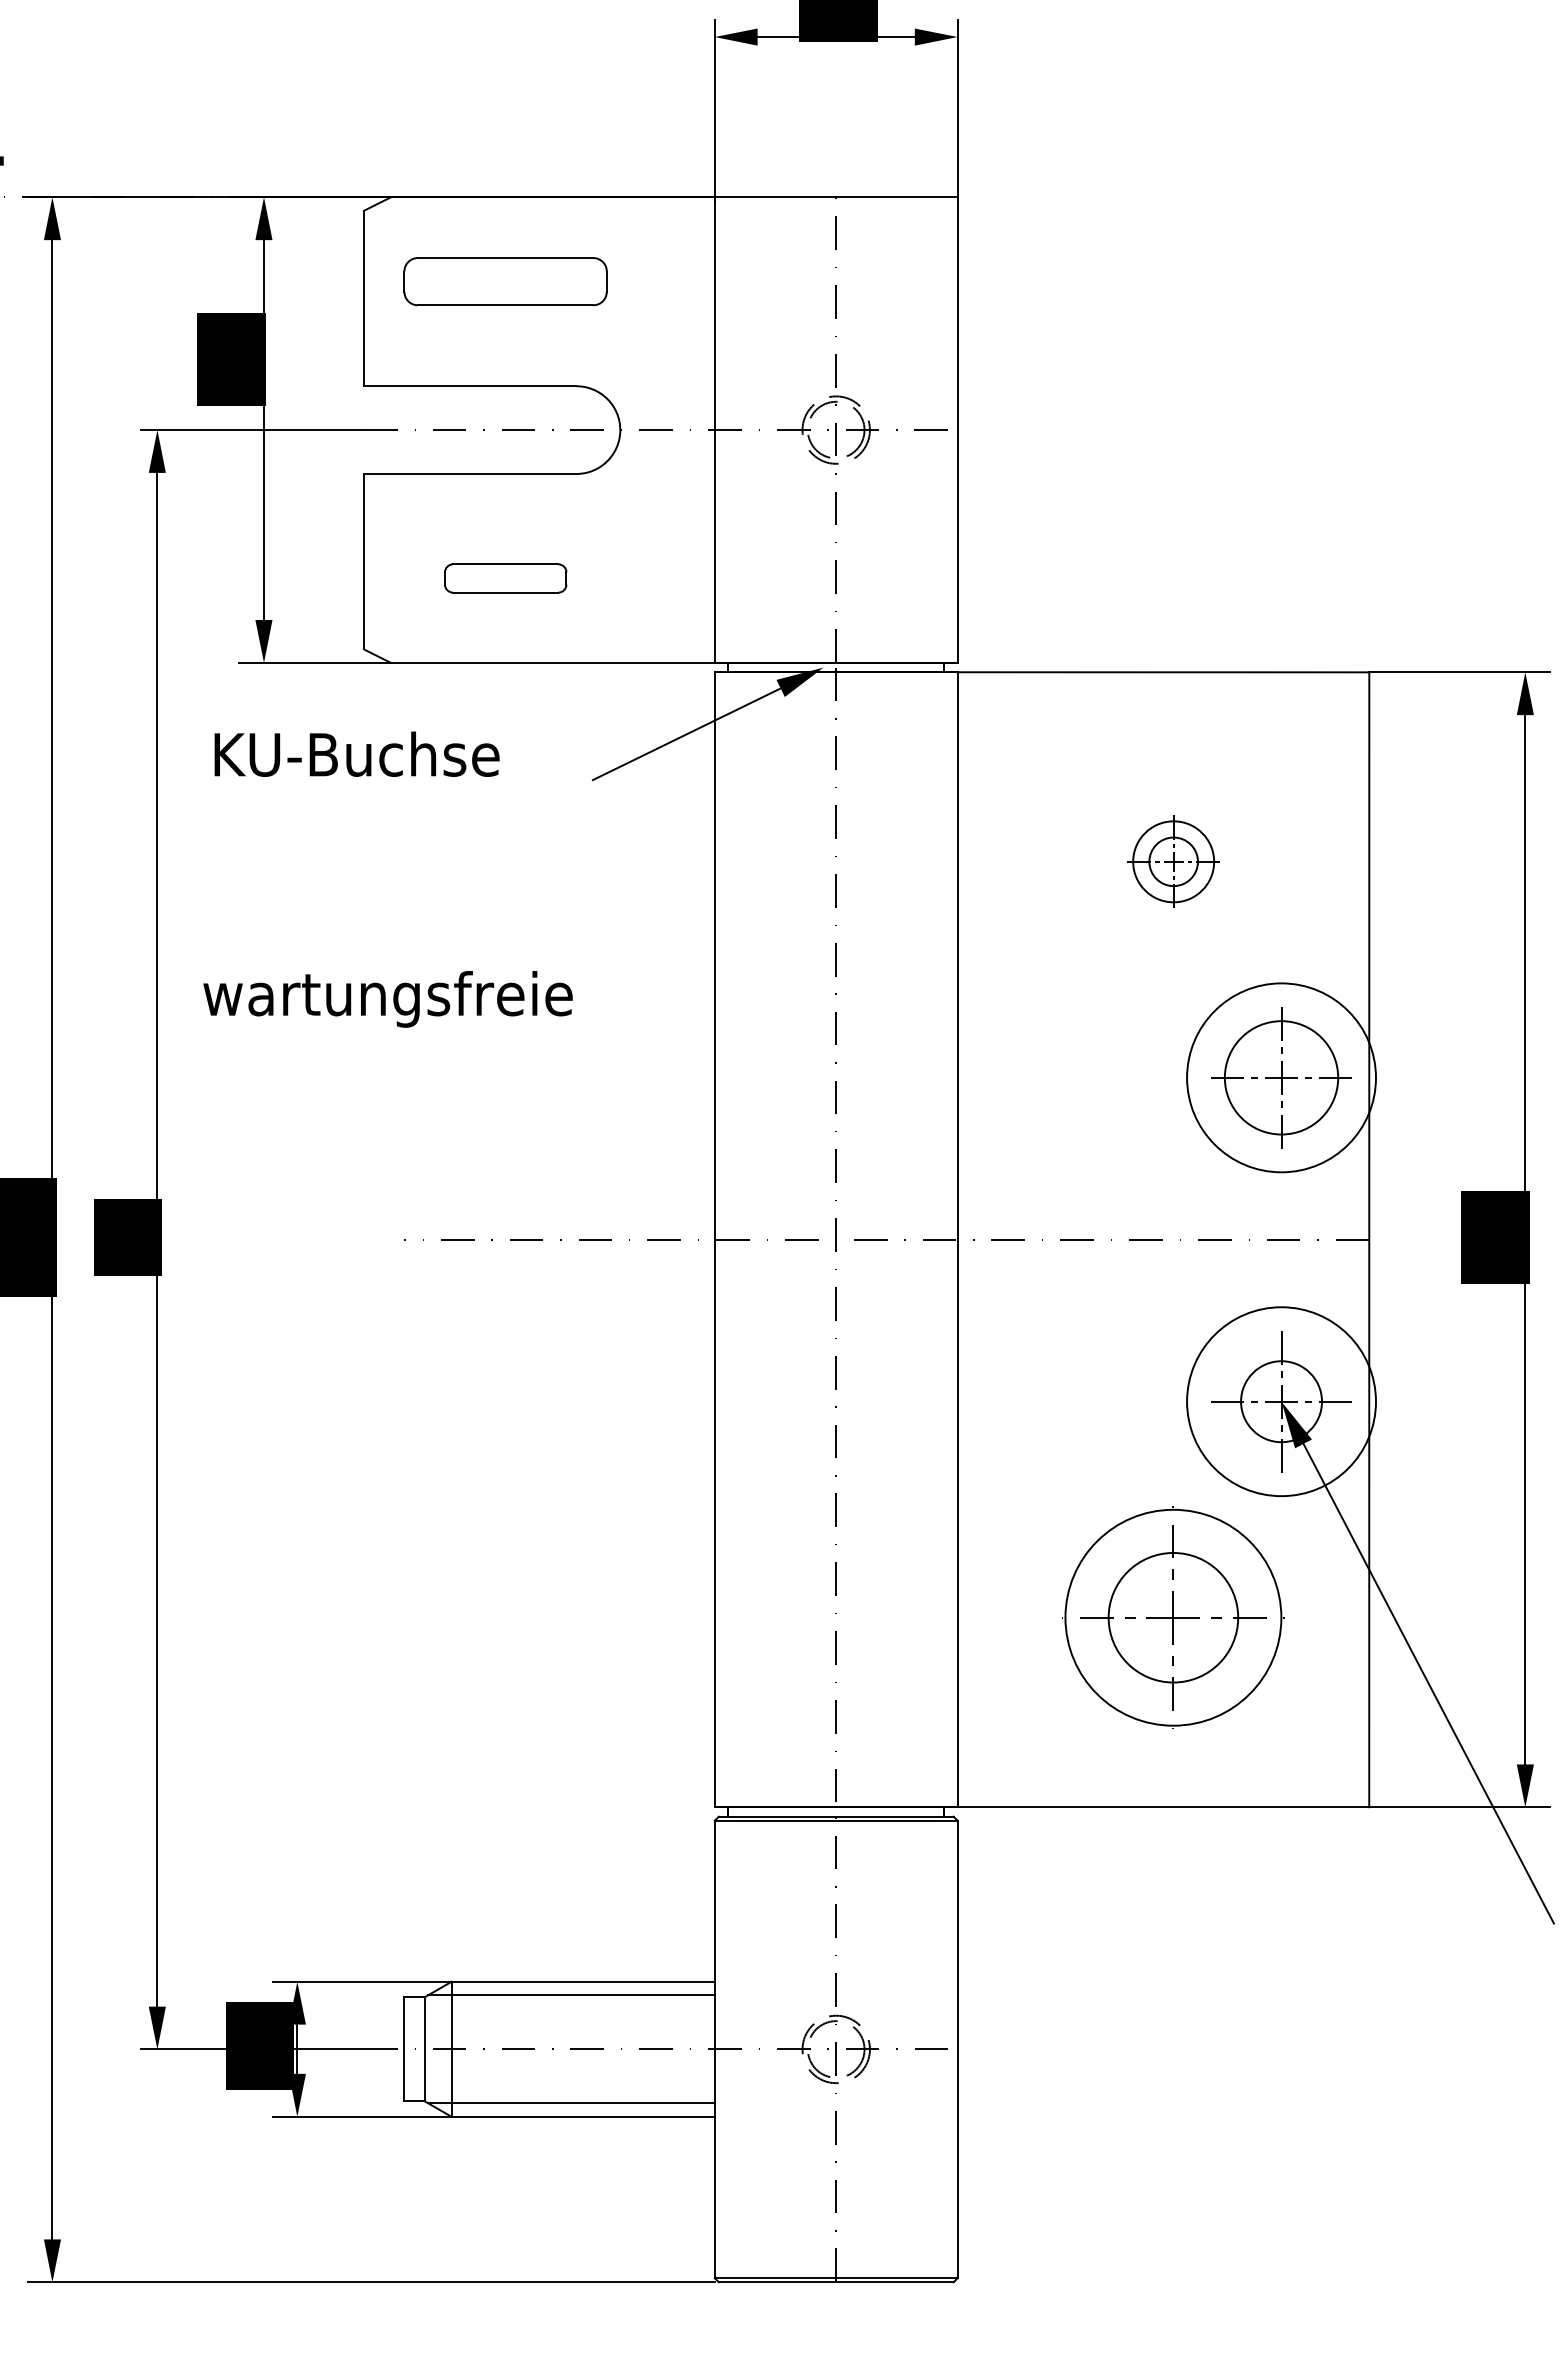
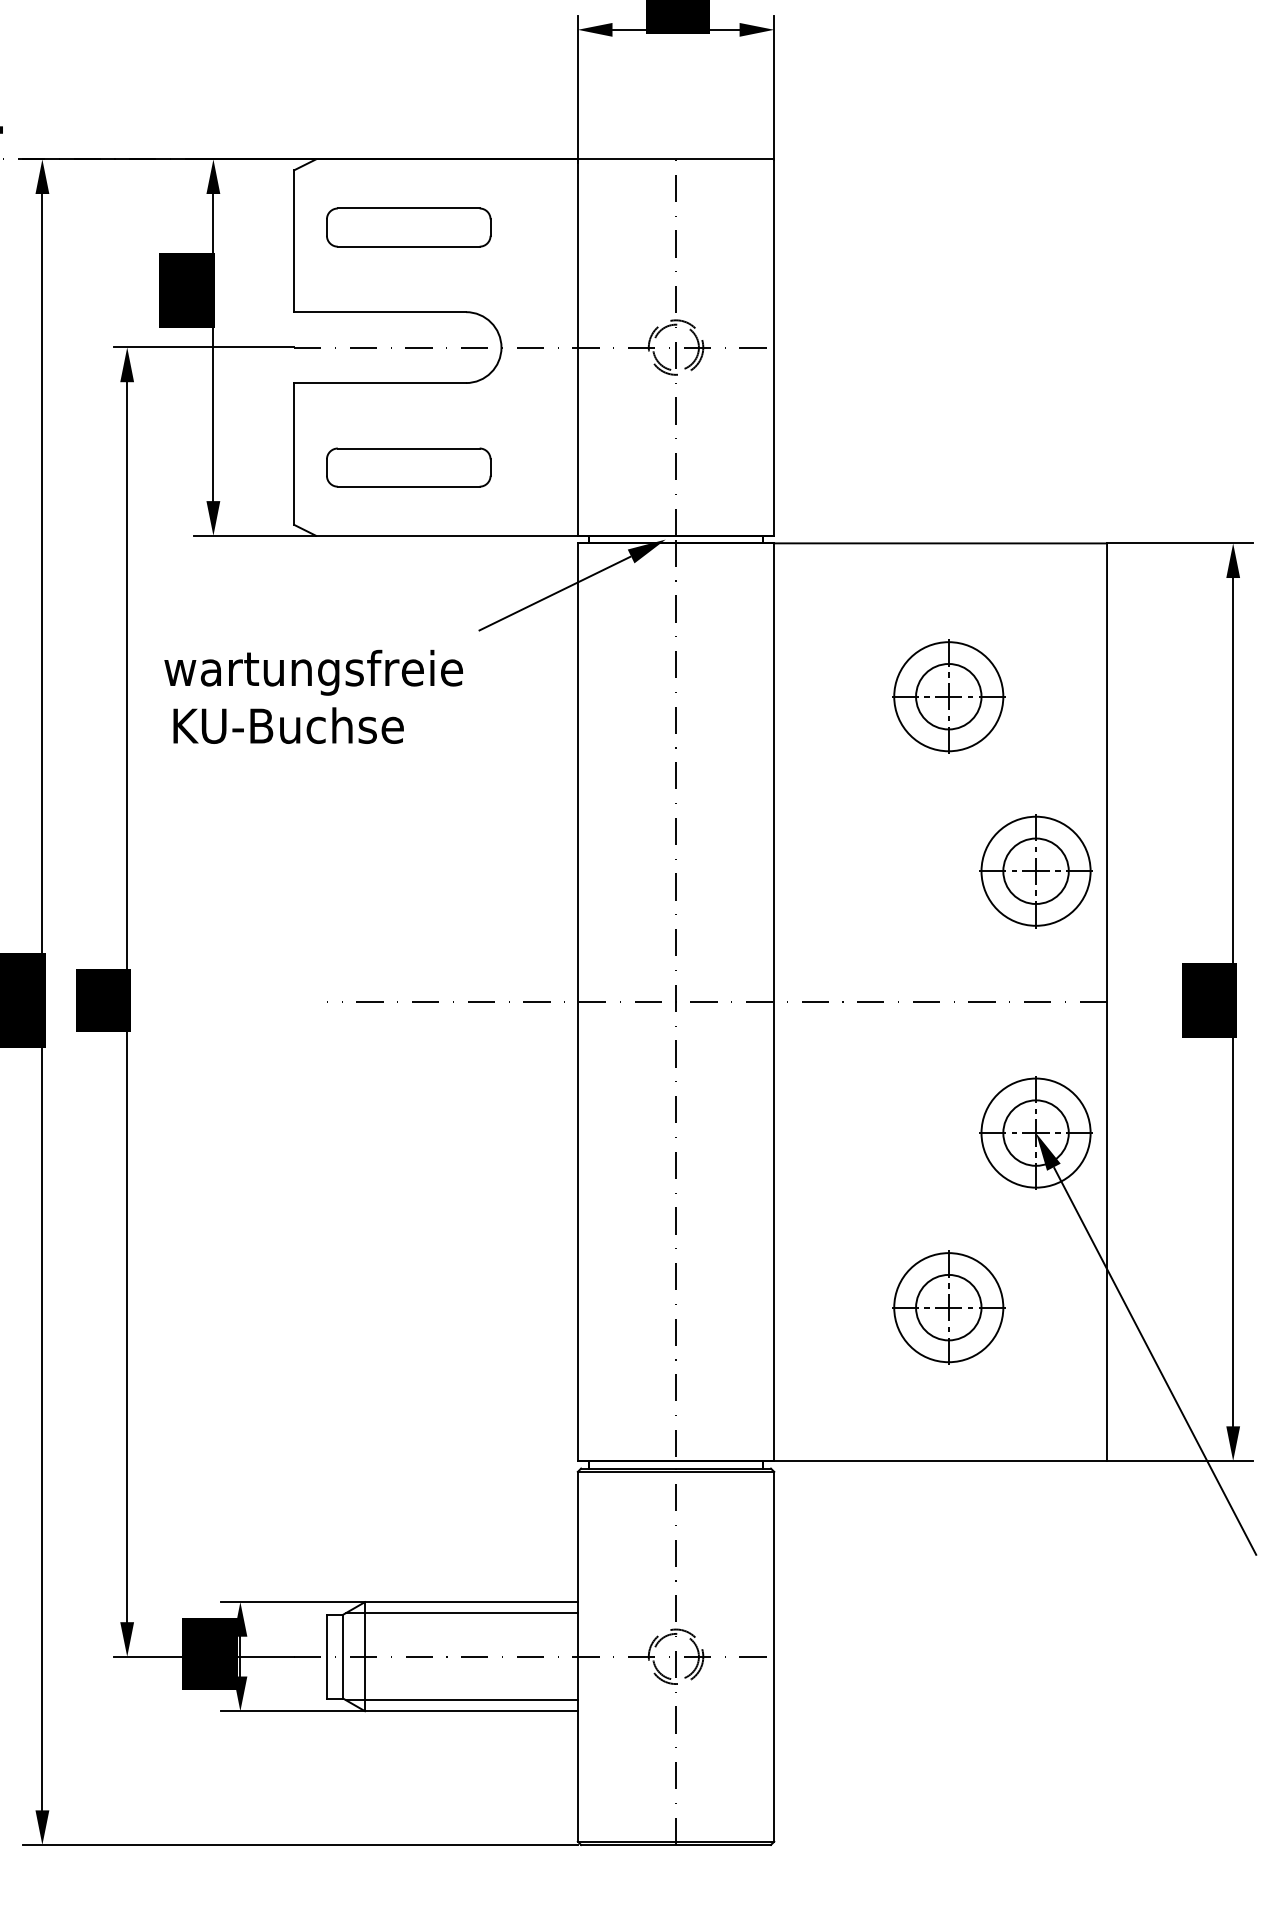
part: (505, 578) -> (408, 467), size x1.67
text: (356, 754) -> (288, 725), moved
part: (1173, 861) -> (948, 696), size x1.67
text: (387, 998) -> (313, 672), moved
circle: (1280, 1076) -> (1035, 870), size x0.71
circle: (1280, 1078) -> (1035, 871), size x0.71
circle: (1280, 1400) -> (1035, 1132), size x0.71
part: (1173, 1617) -> (948, 1307), size x0.62

